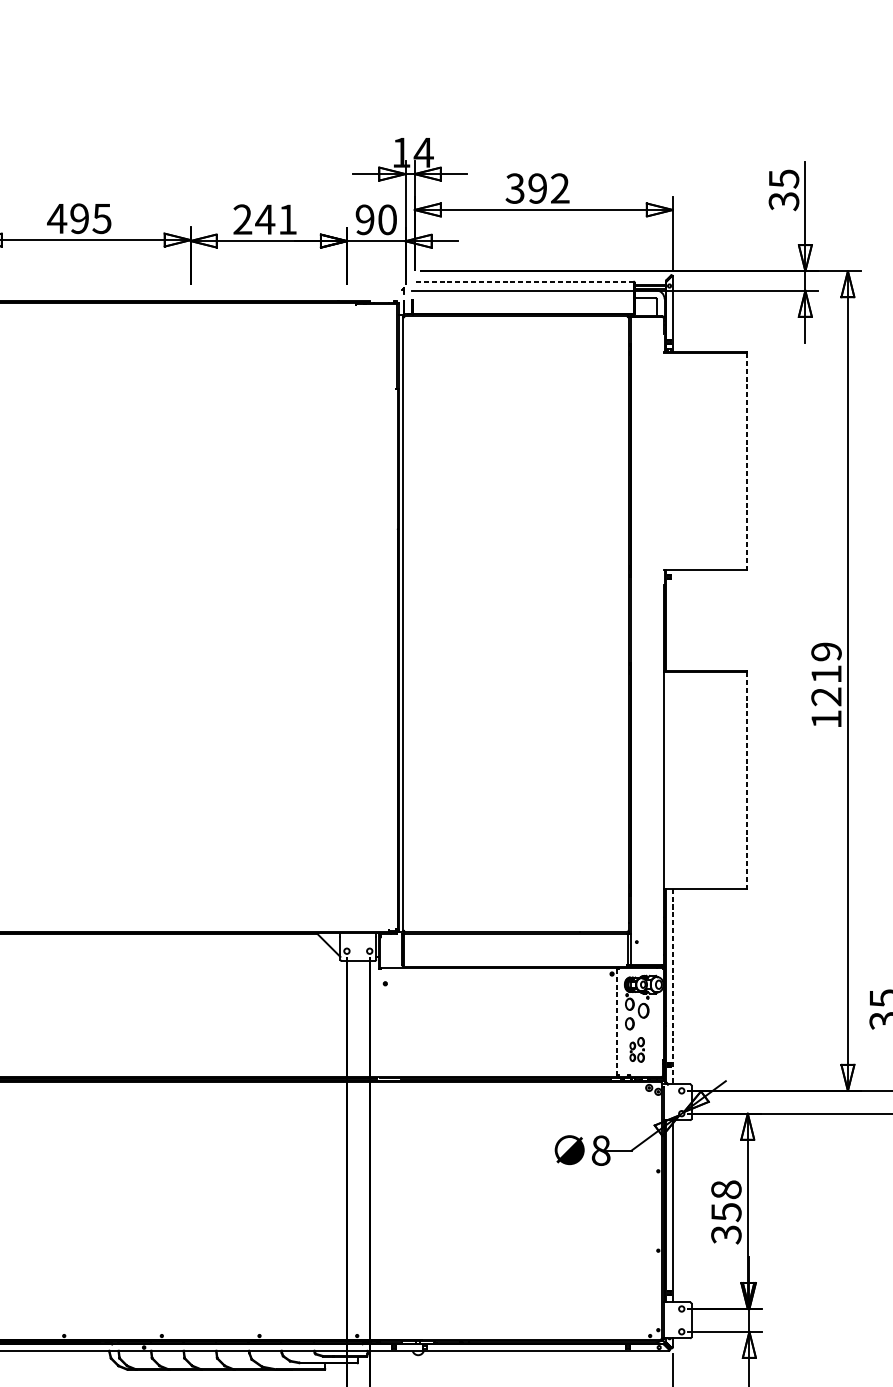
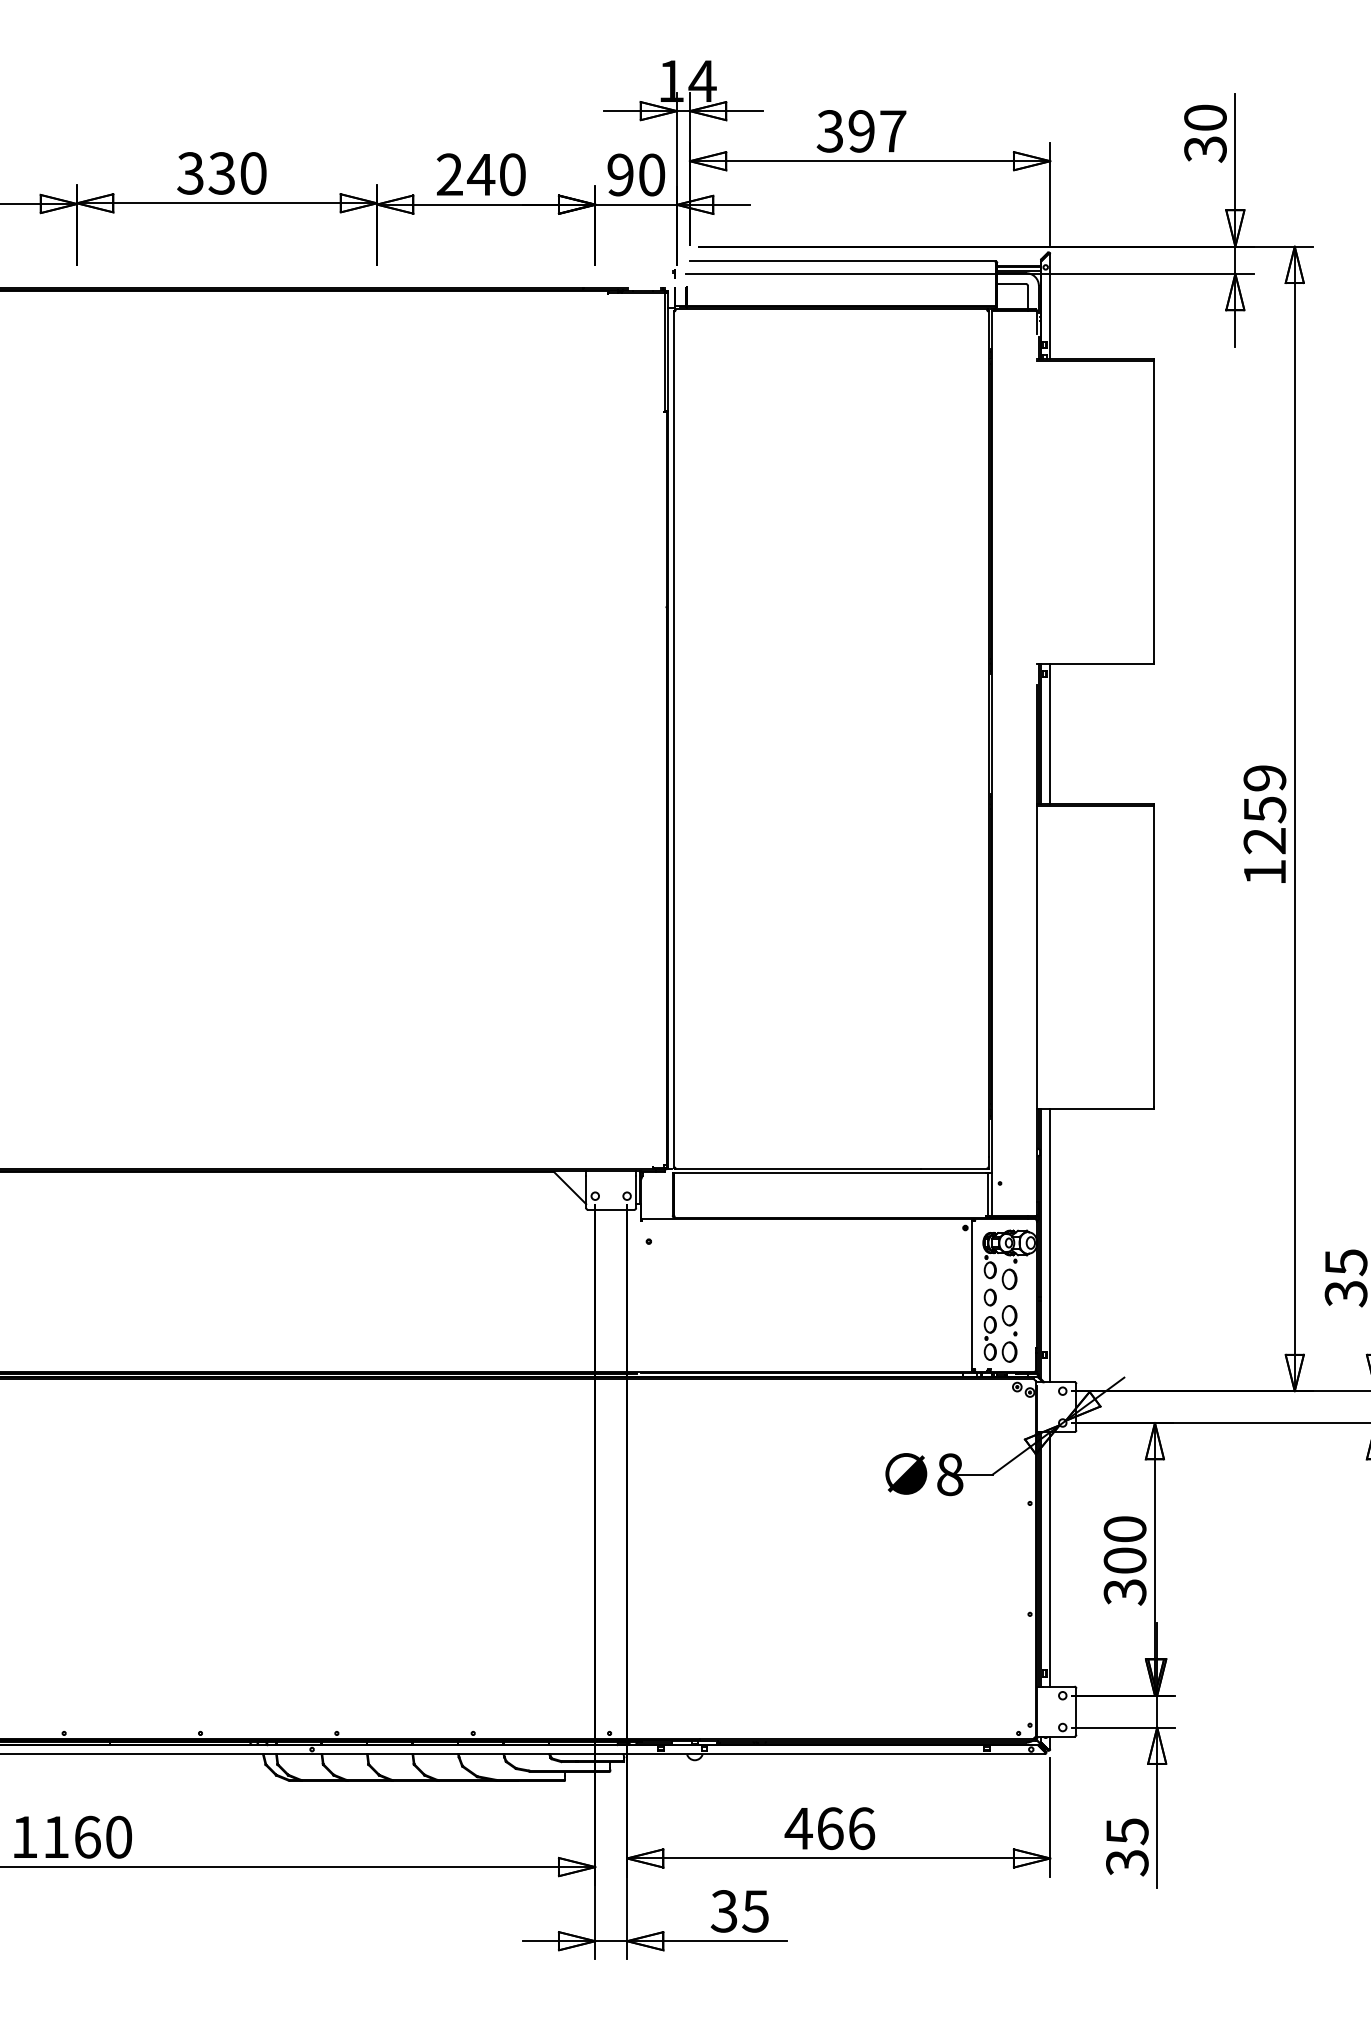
text: (783, 178) -> (1205, 117), 35 -> 30
text: (560, 188) -> (893, 131), 392 -> 397
text: (79, 218) -> (221, 173), 495 -> 330
text: (287, 219) -> (512, 174), 241 -> 240
line: (524, 281) -> (842, 261), dashed -> solid
line: (747, 460) -> (1154, 511), dashed -> solid
line: (672, 619) -> (1050, 733), added
text: (826, 674) -> (1265, 809), 1219 -> 1259
line: (747, 780) -> (1154, 957), dashed -> solid
line: (672, 986) -> (1050, 1245), dashed -> solid
line: (617, 1023) -> (972, 1296), dashed -> solid
part: (637, 1049) -> (1000, 1333), size x1.67
text: (725, 1201) -> (1124, 1545), 358 -> 300

